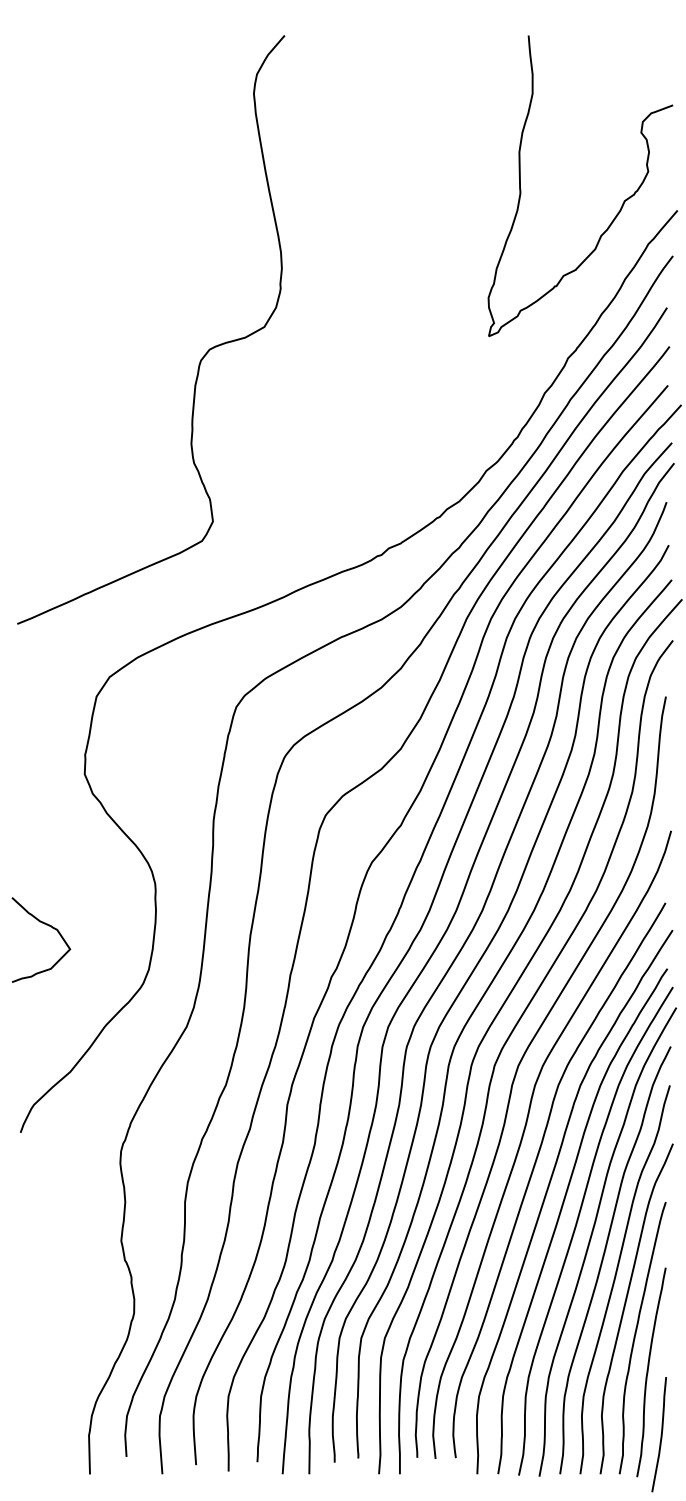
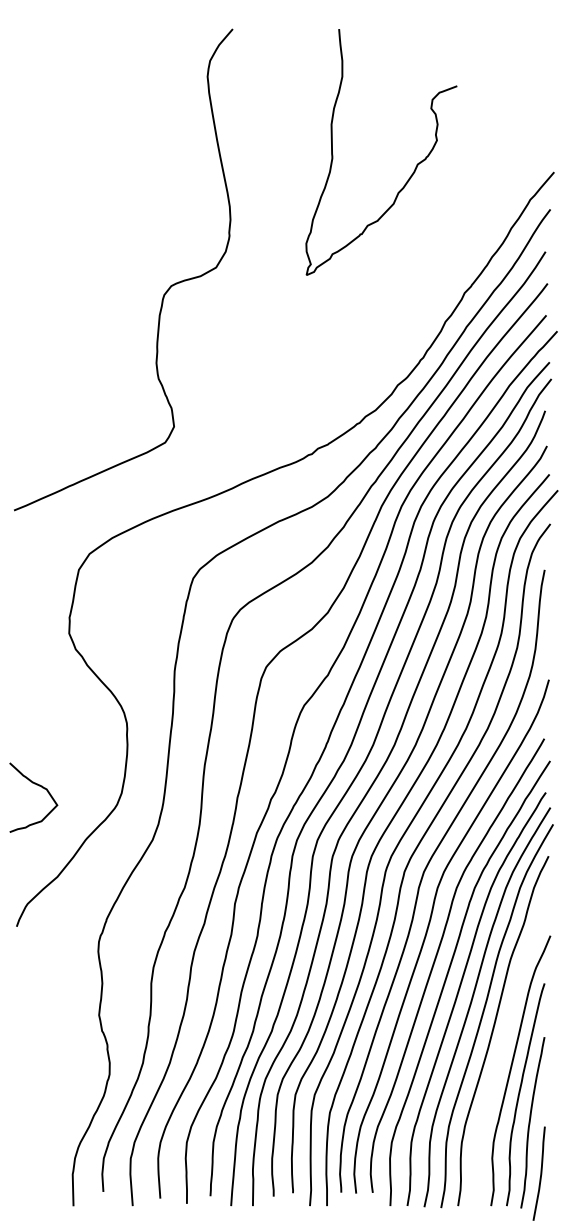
curve: (621, 205) -> (415, 168), moved
curve: (48, 926) -> (39, 786), moved
curve: (616, 1277) -> (504, 1045), removed

